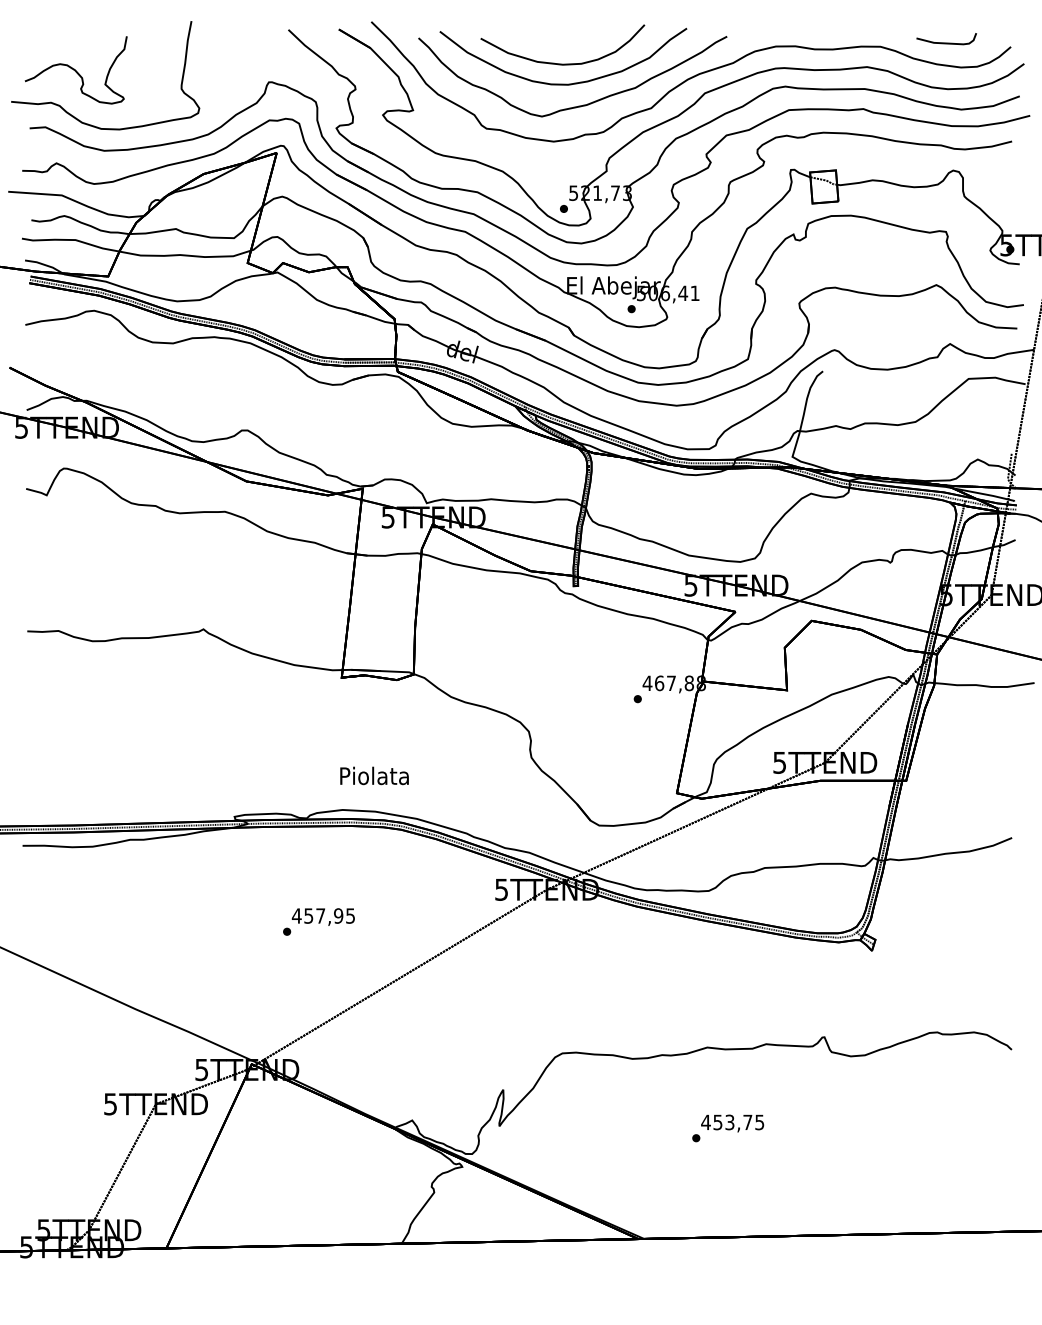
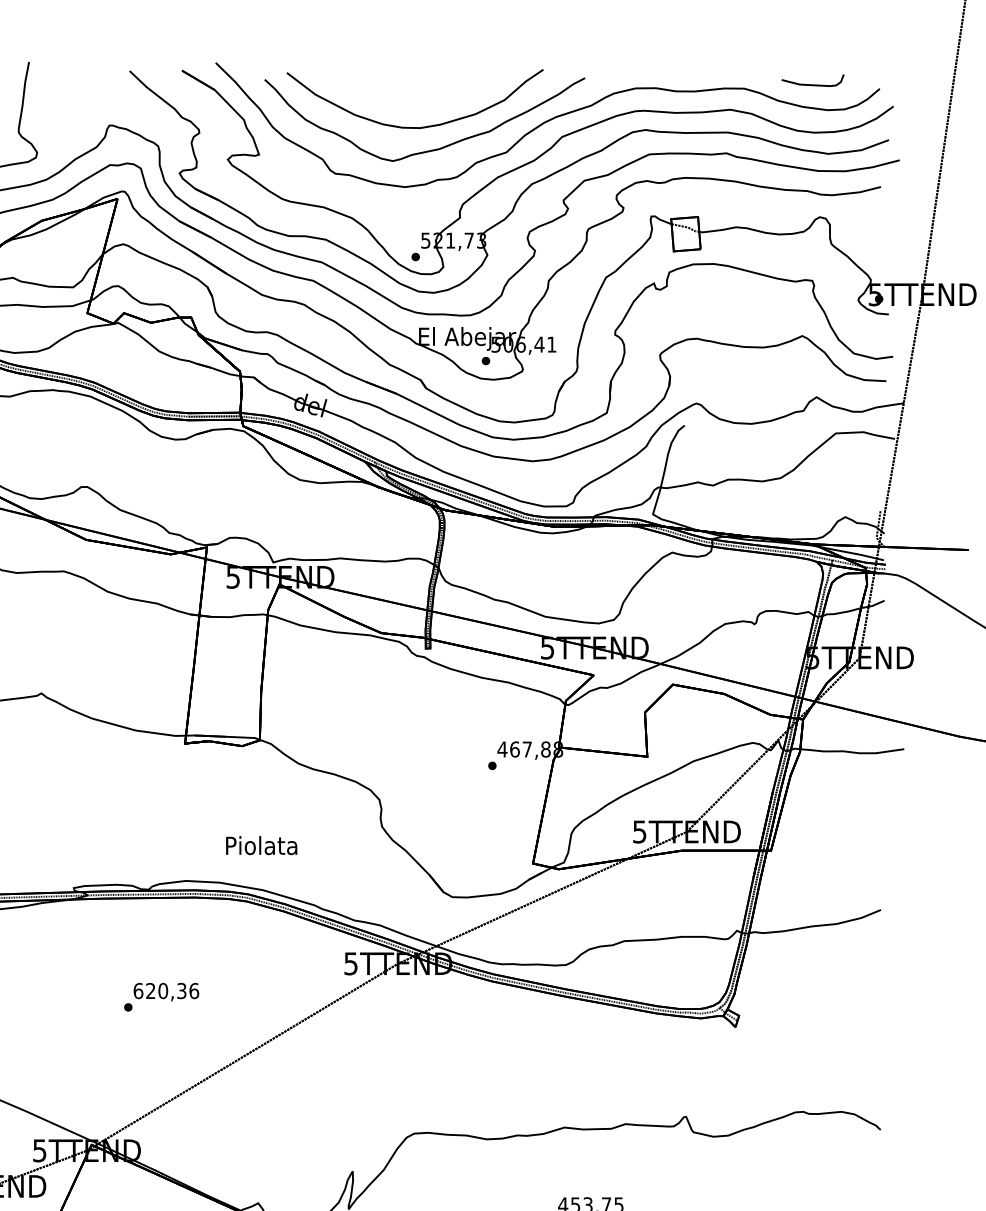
curve: (562, 63) -> (414, 106), removed
text: (374, 775) -> (261, 845), moved
text: (323, 915) -> (166, 990), 457,95 -> 620,36

